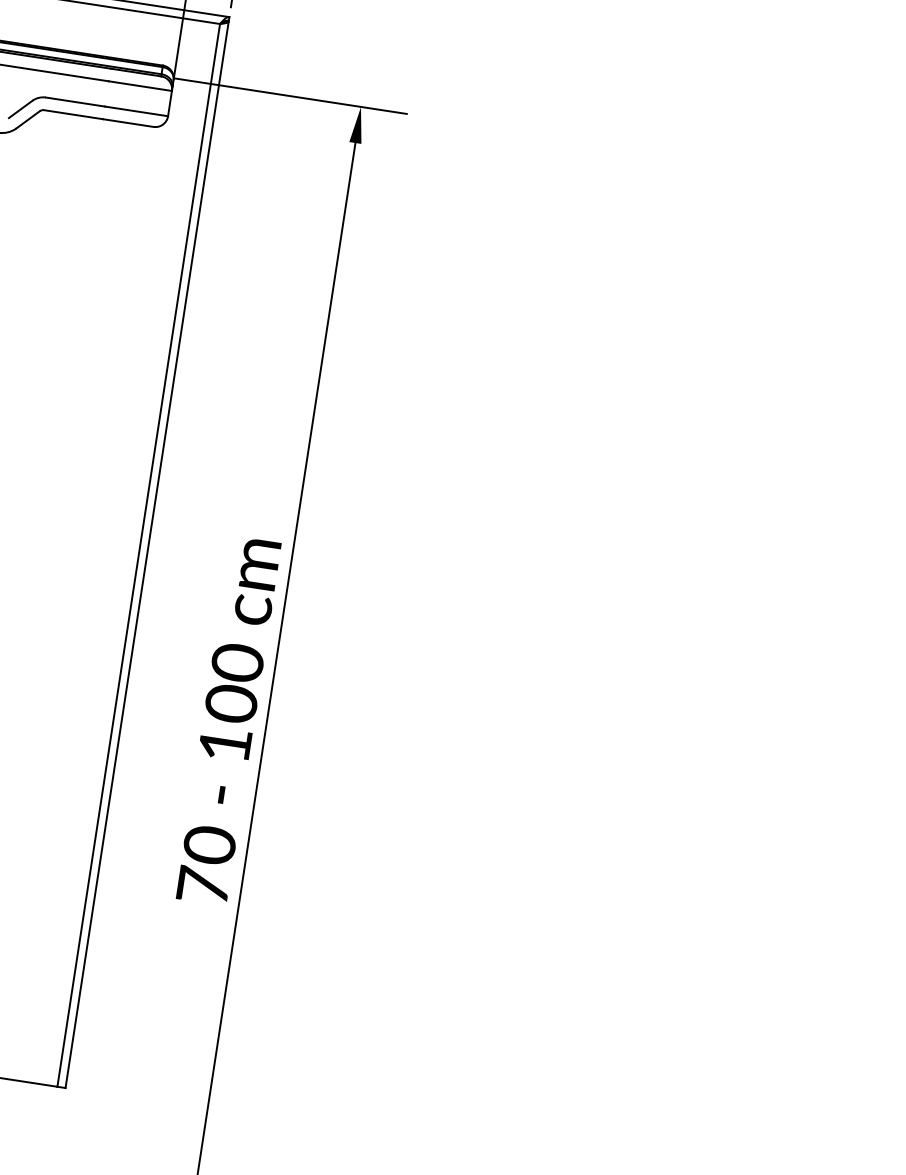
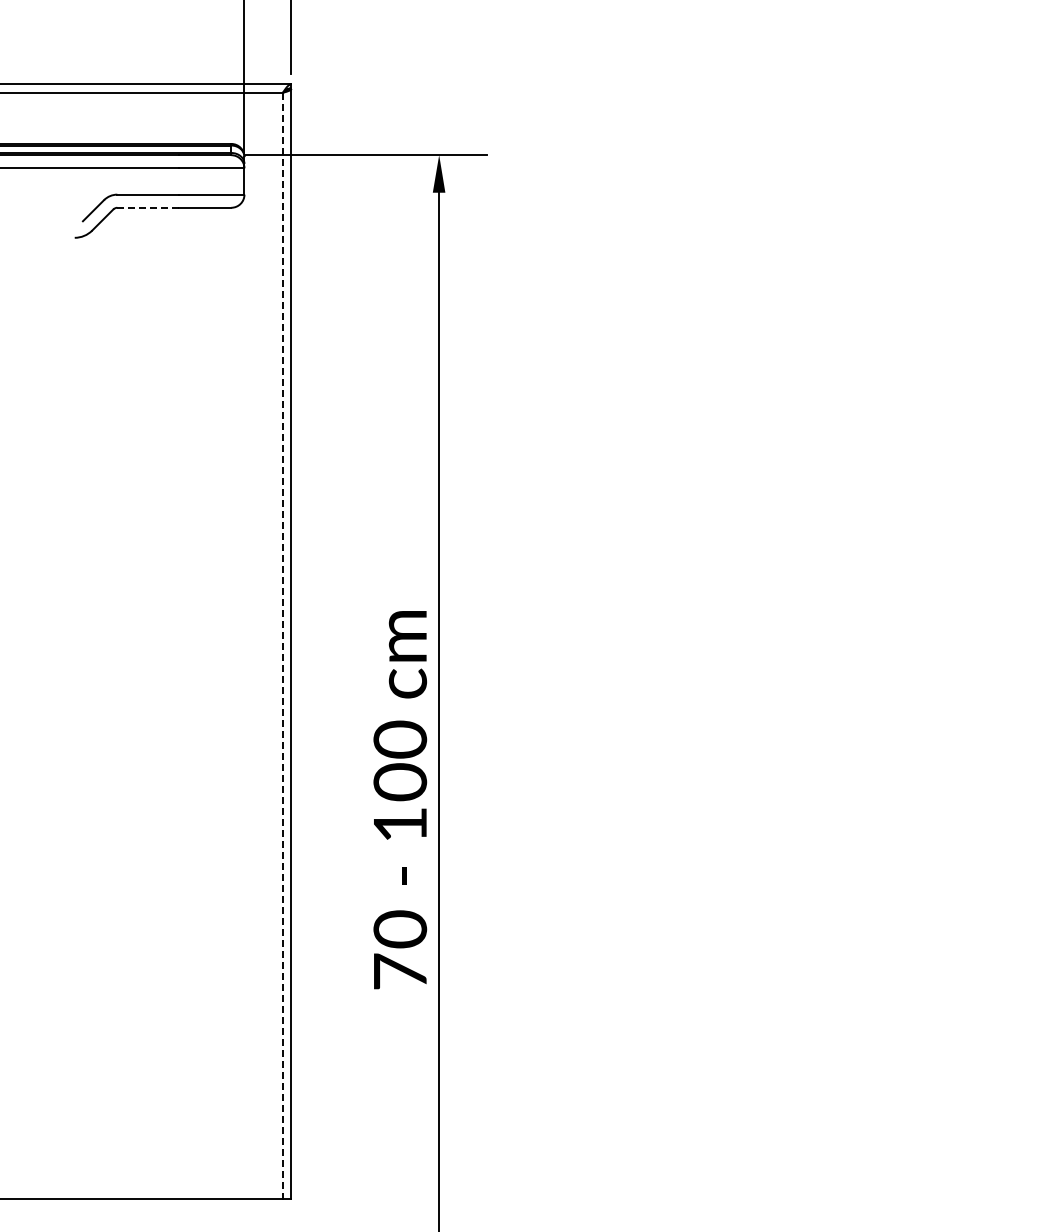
line: (73, 114) -> (148, 207), solid -> dashed
line: (138, 555) -> (282, 645), solid -> dashed

